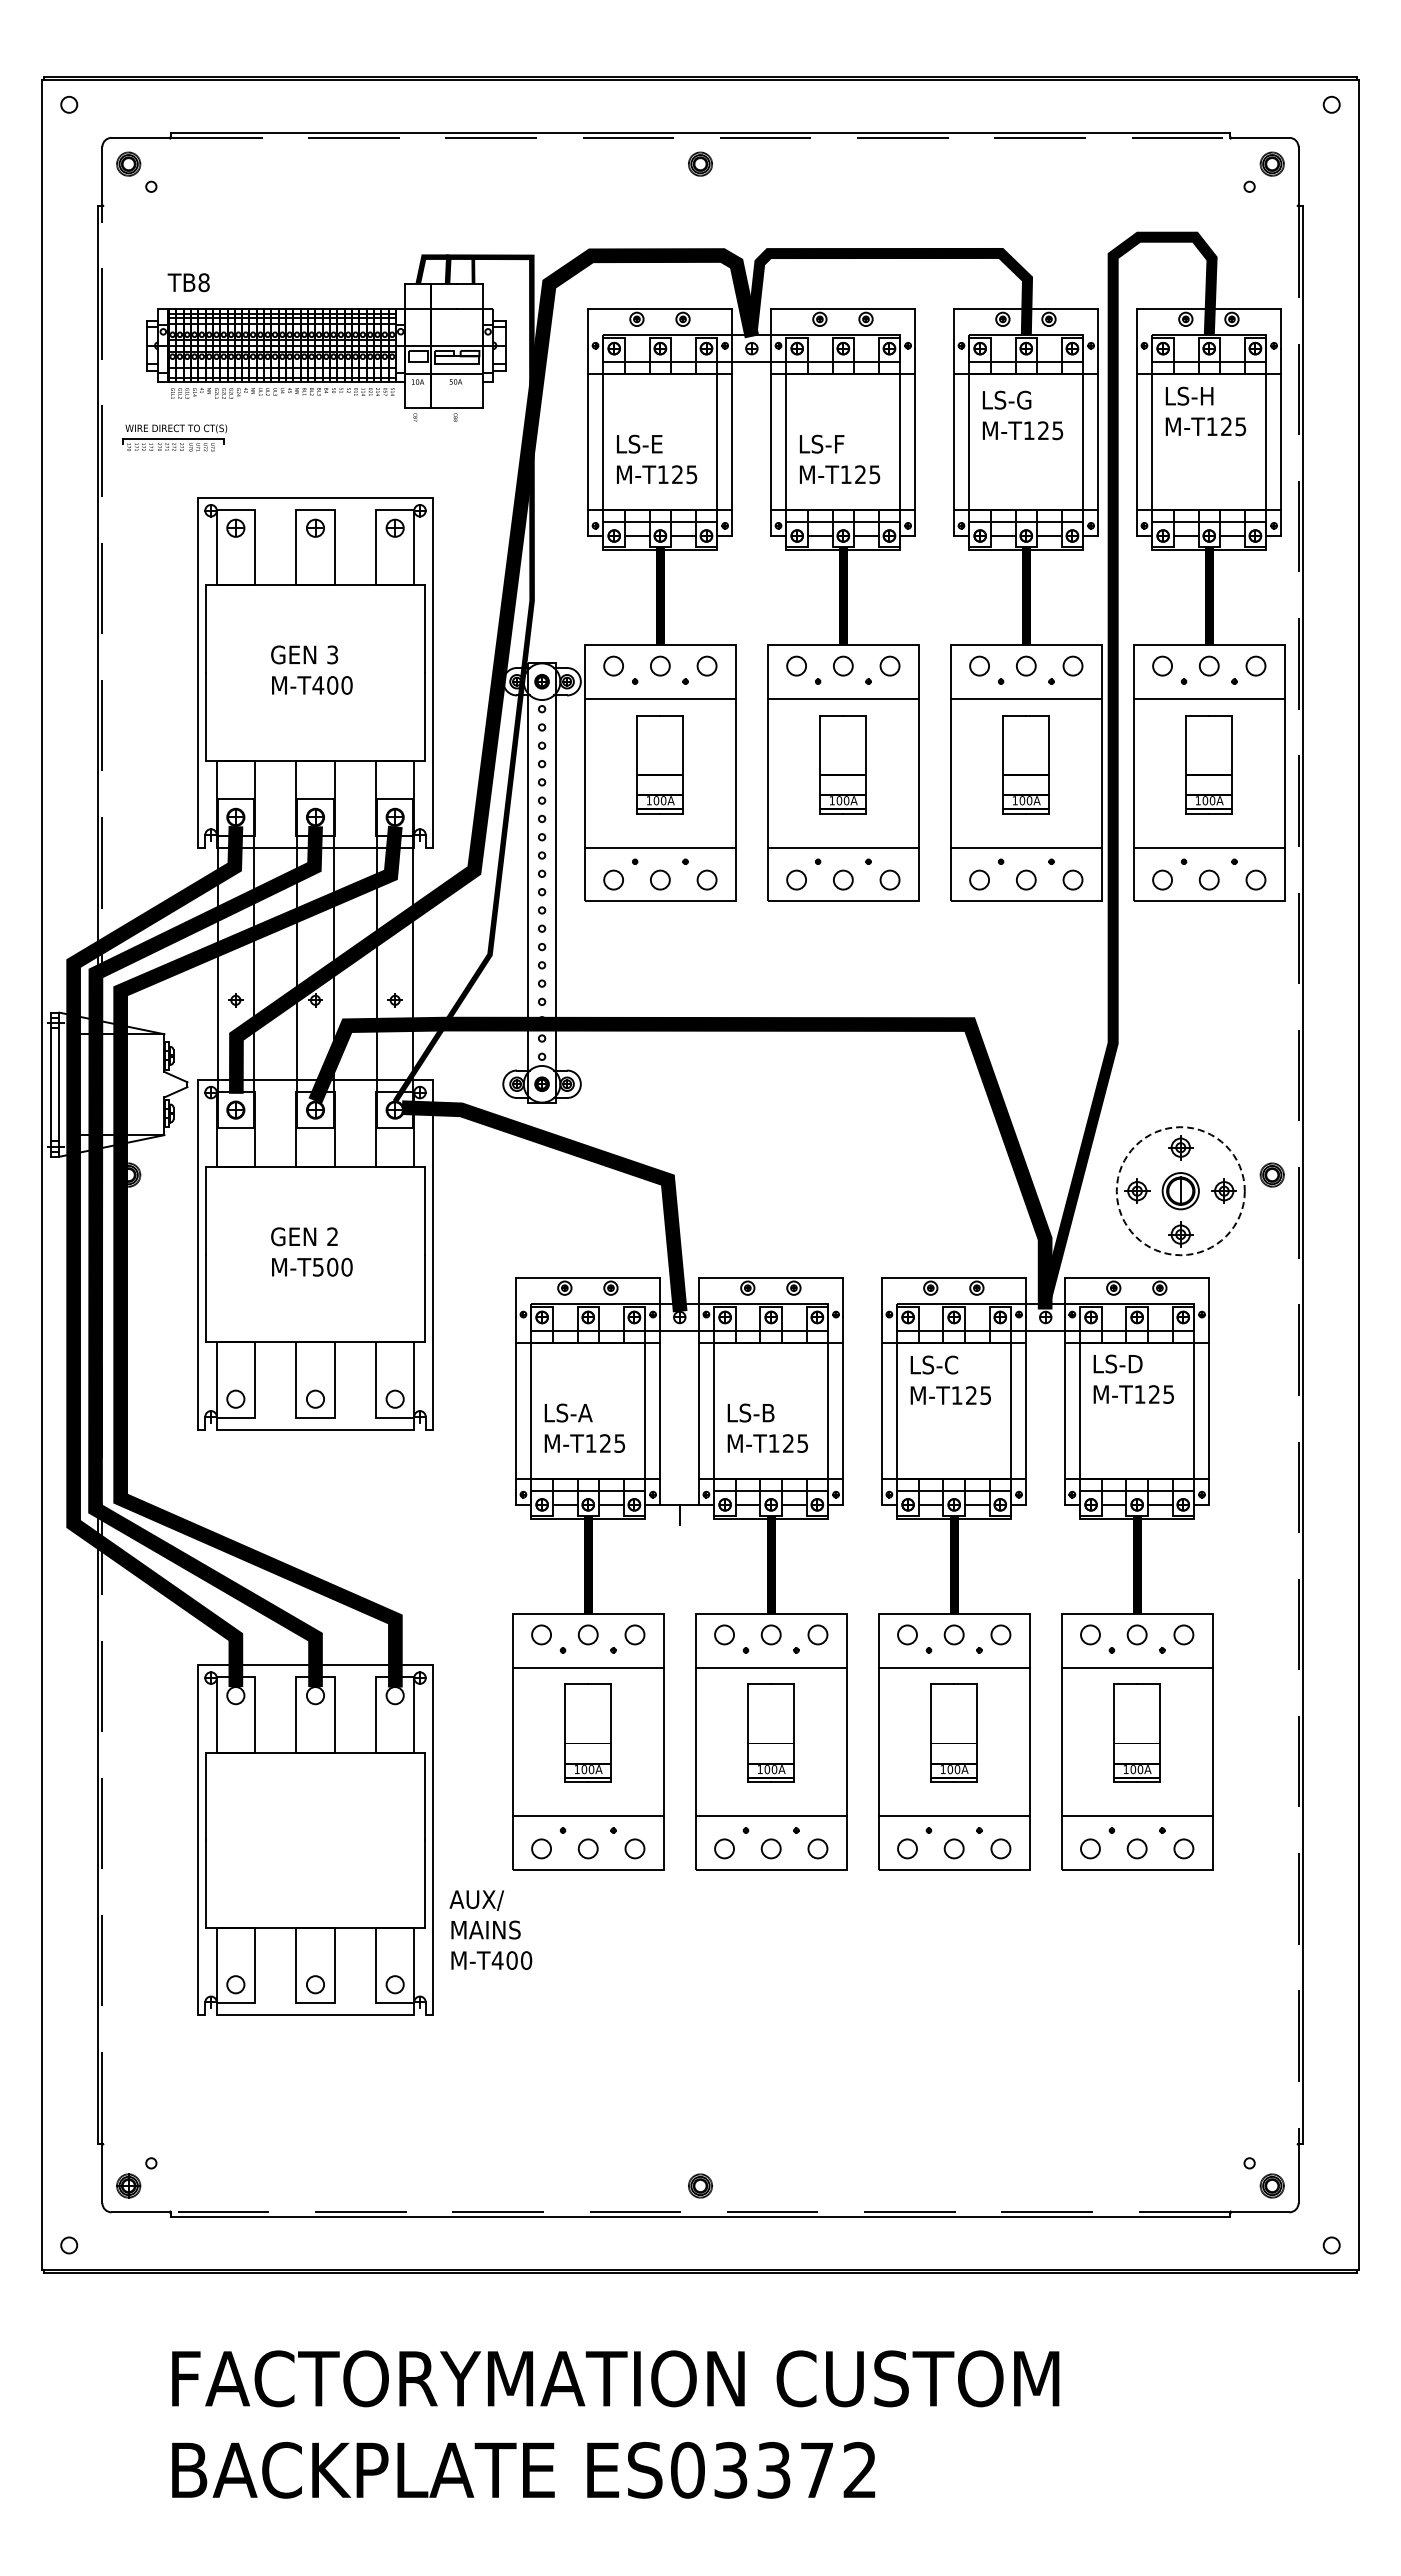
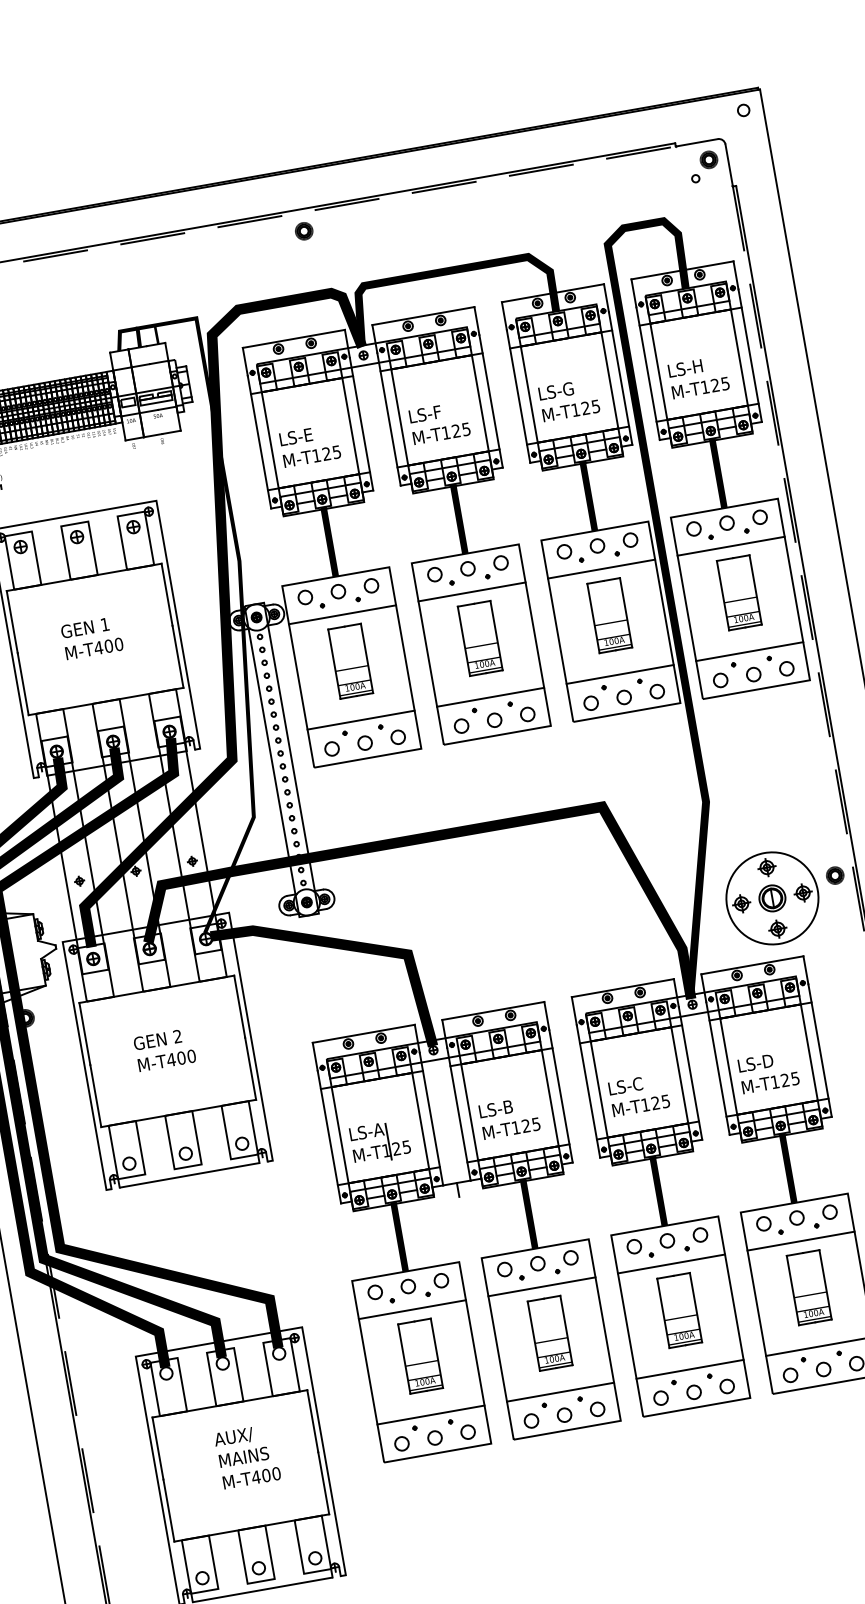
text: (1205, 411) -> (698, 377), moved
text: (1022, 415) -> (569, 400), moved
text: (332, 654) -> (104, 624), 3 -> 1
circle: (1180, 1191) -> (772, 898), dashed -> solid
text: (318, 1267) -> (171, 1060), M-T500 -> M-T400
text: (1133, 1378) -> (768, 1071), moved
text: (950, 1379) -> (638, 1094), moved
line: (596, 1431) -> (388, 1141), added
text: (490, 1929) -> (247, 1456), moved

